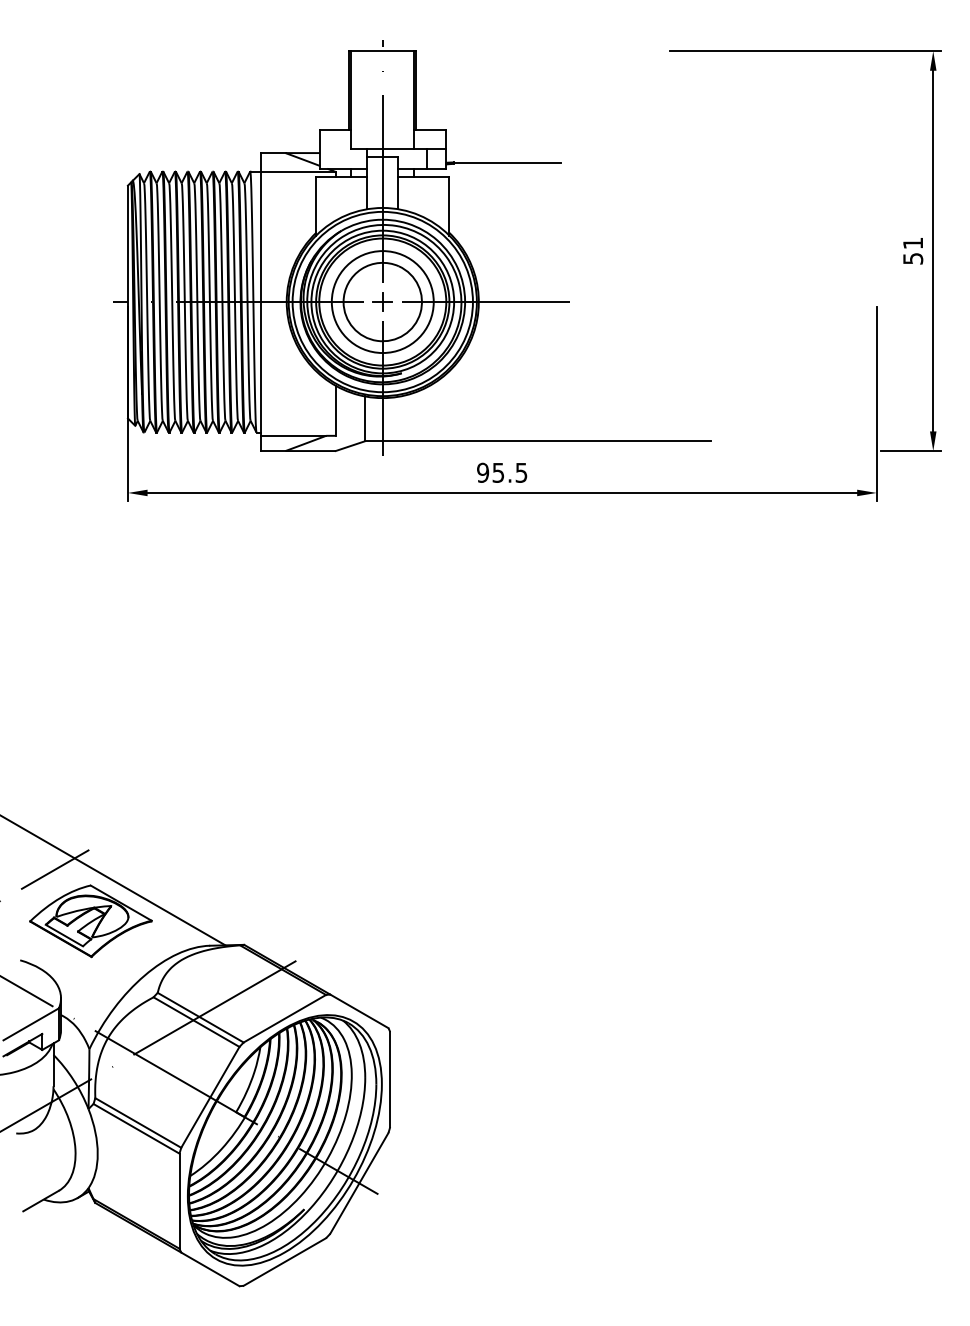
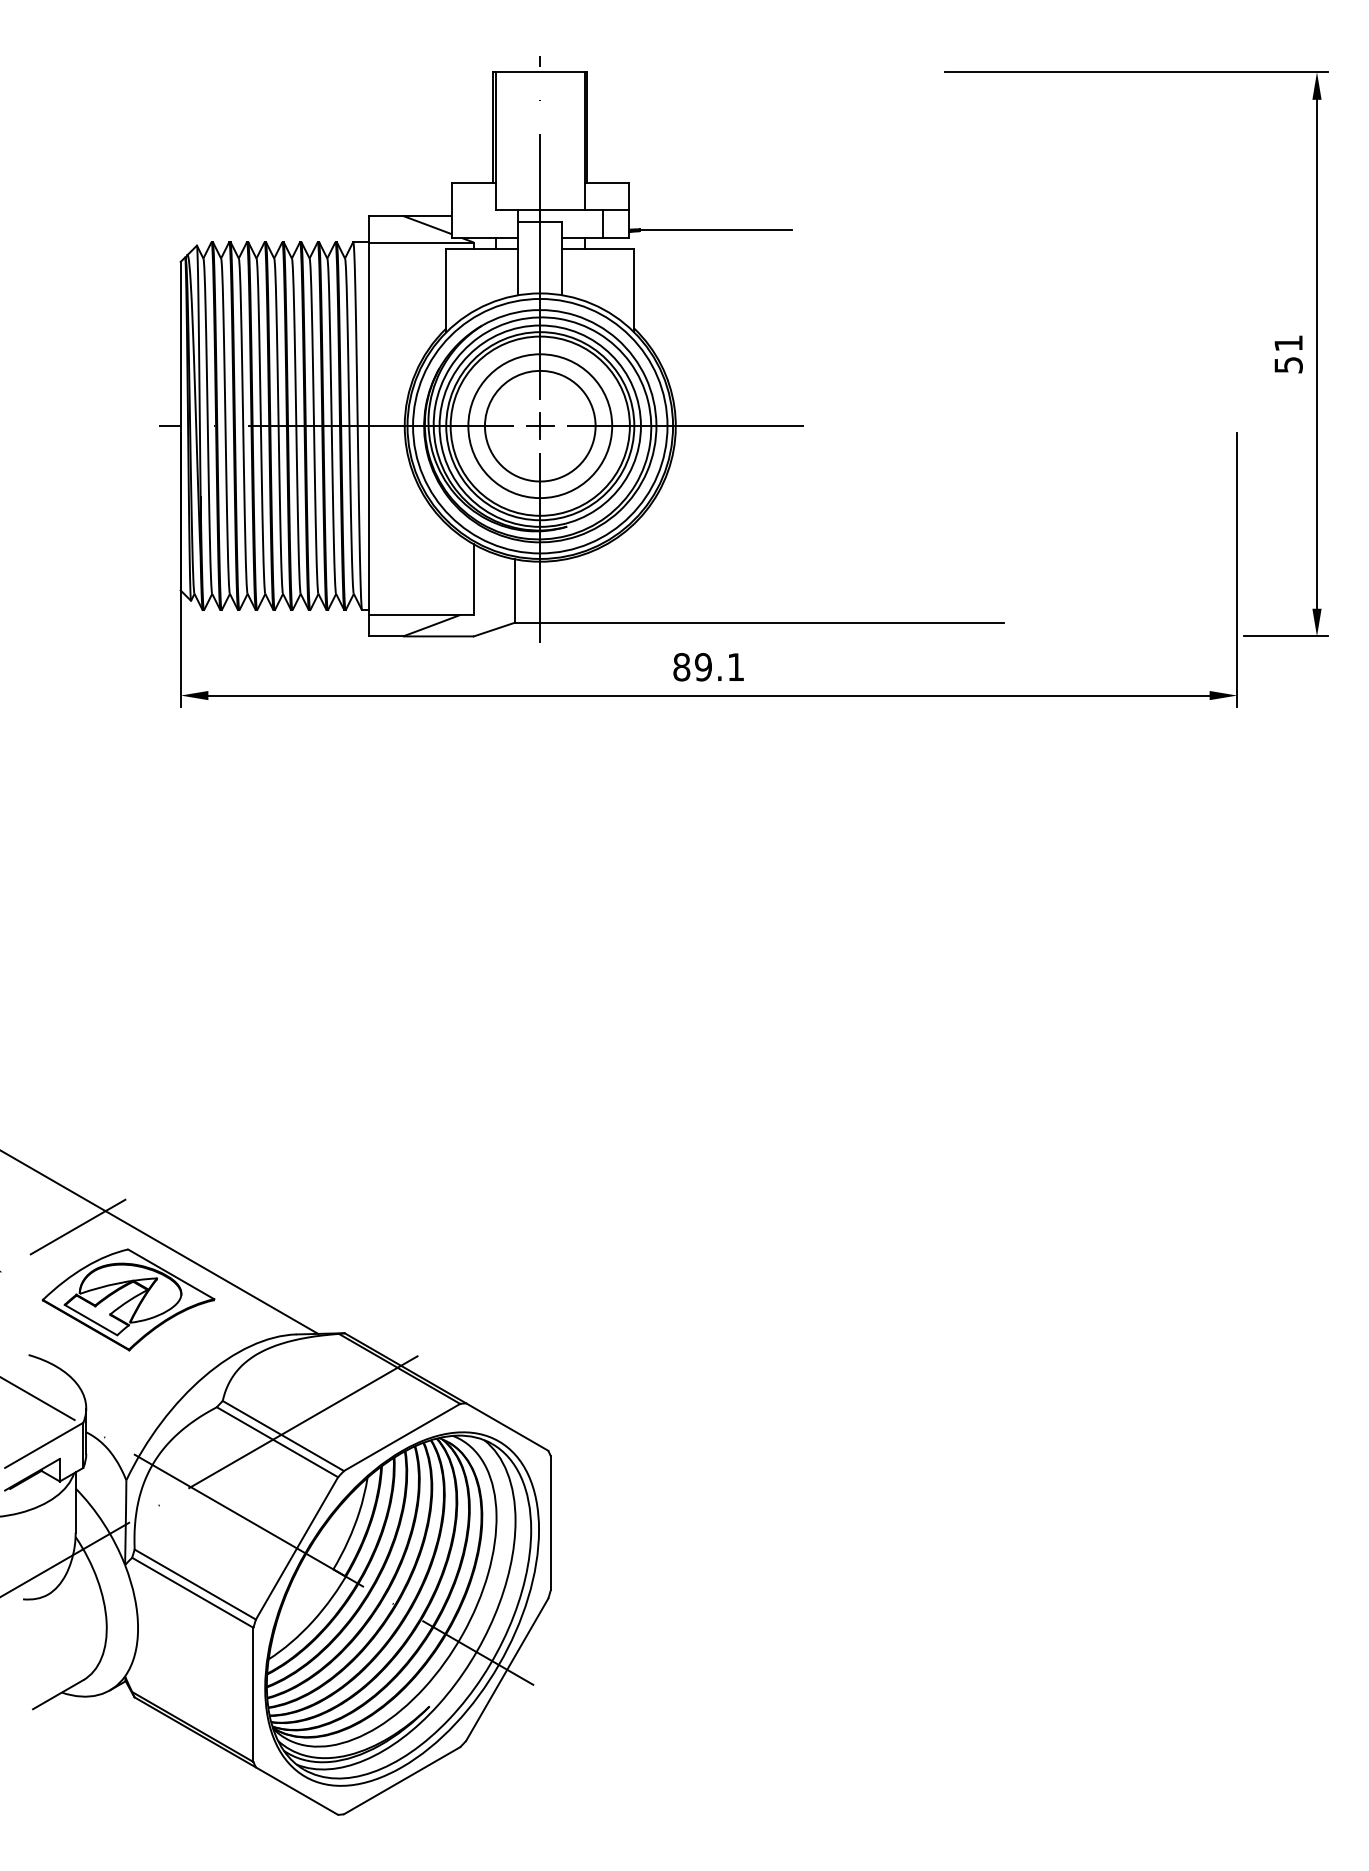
text: (502, 473) -> (708, 667), 95.5 -> 89.1

